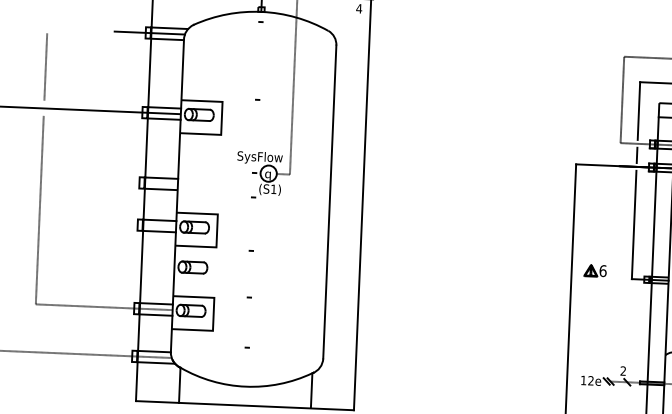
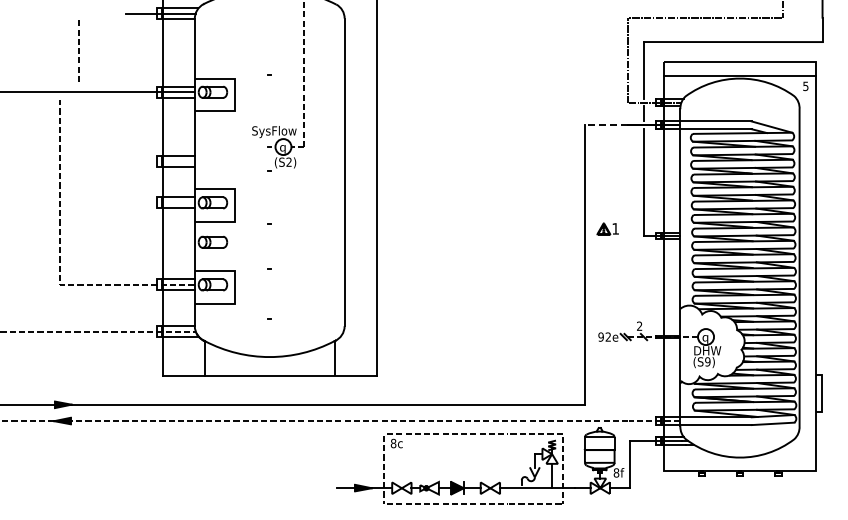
line: (45, 65) -> (78, 50), moved
line: (597, 165) -> (605, 125), solid -> dashed
text: (273, 188) -> (288, 161), (S1) -> (S2)
text: (602, 270) -> (615, 228), 6 -> 1
text: (583, 379) -> (600, 336), 12e -> 92e

